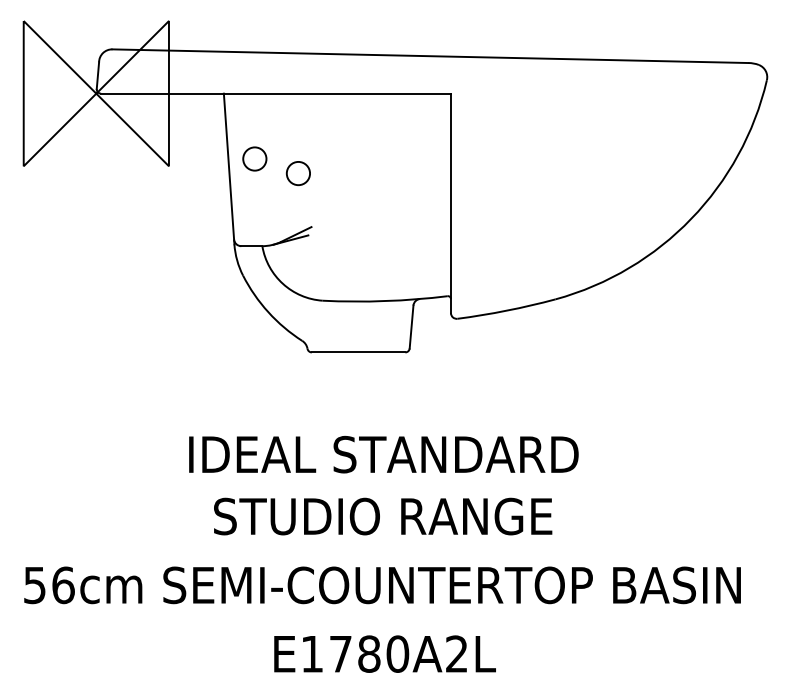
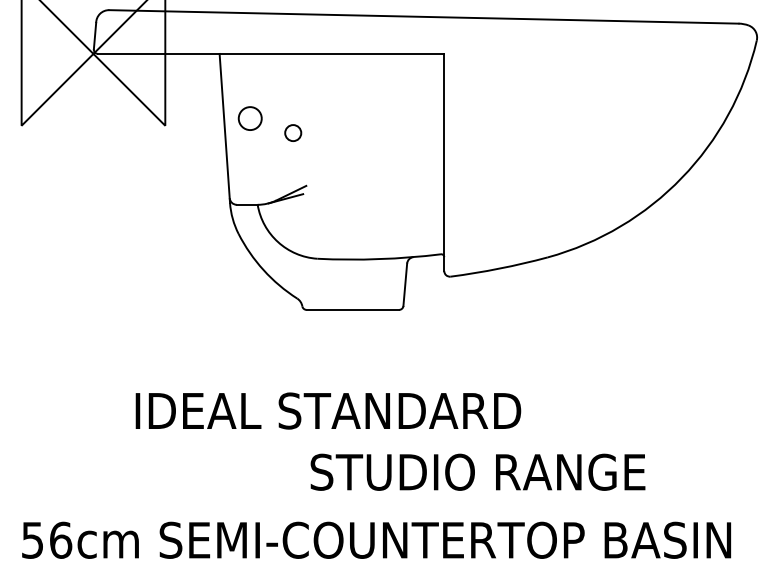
circle: (297, 173) -> (292, 132), size x0.7
text: (383, 454) -> (328, 410), moved
text: (383, 516) -> (478, 472), moved

